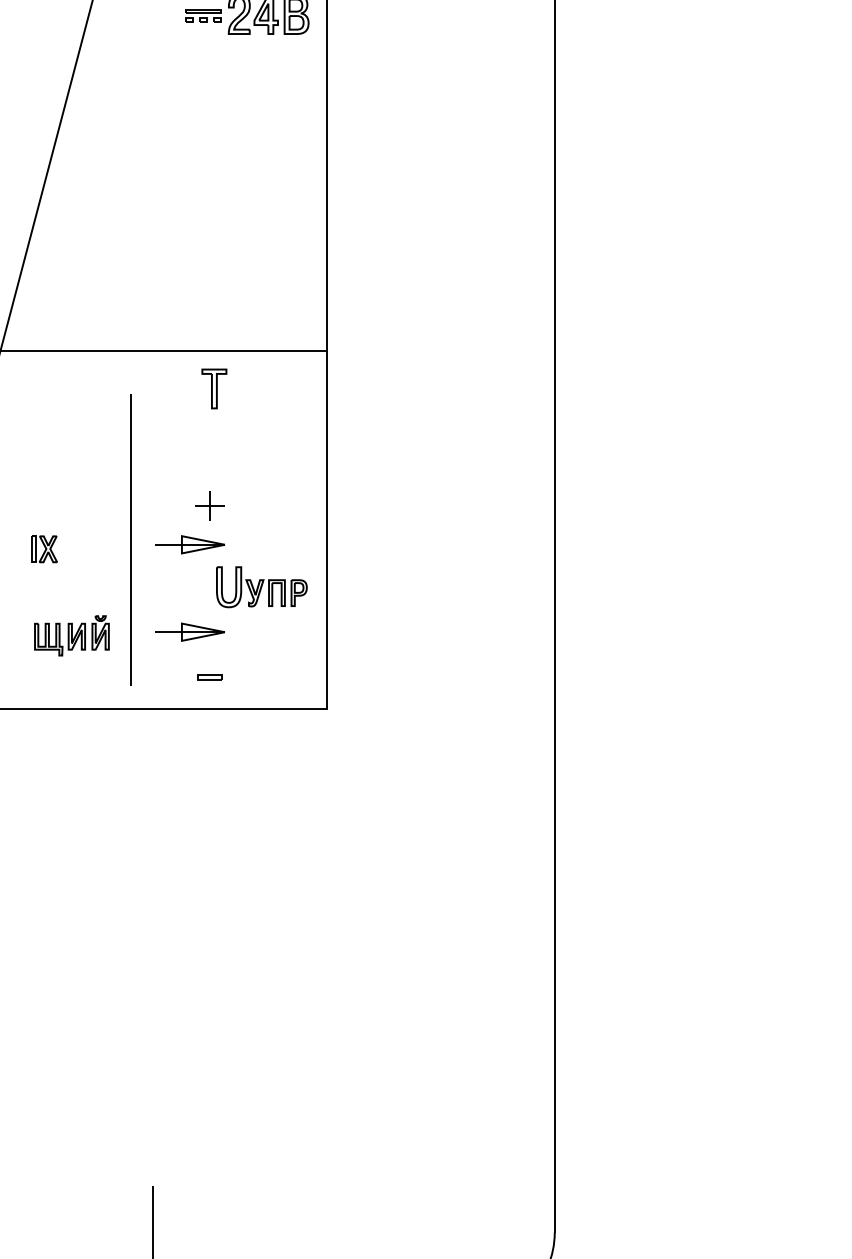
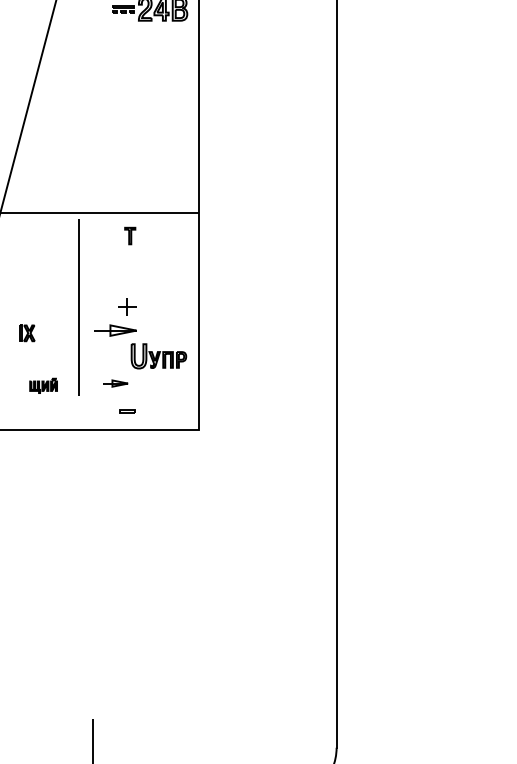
part: (215, 388) -> (130, 235), size x0.7
line: (129, 539) -> (78, 307), moved
part: (190, 631) -> (115, 383), size x0.6
part: (71, 635) -> (43, 385), size x0.6

